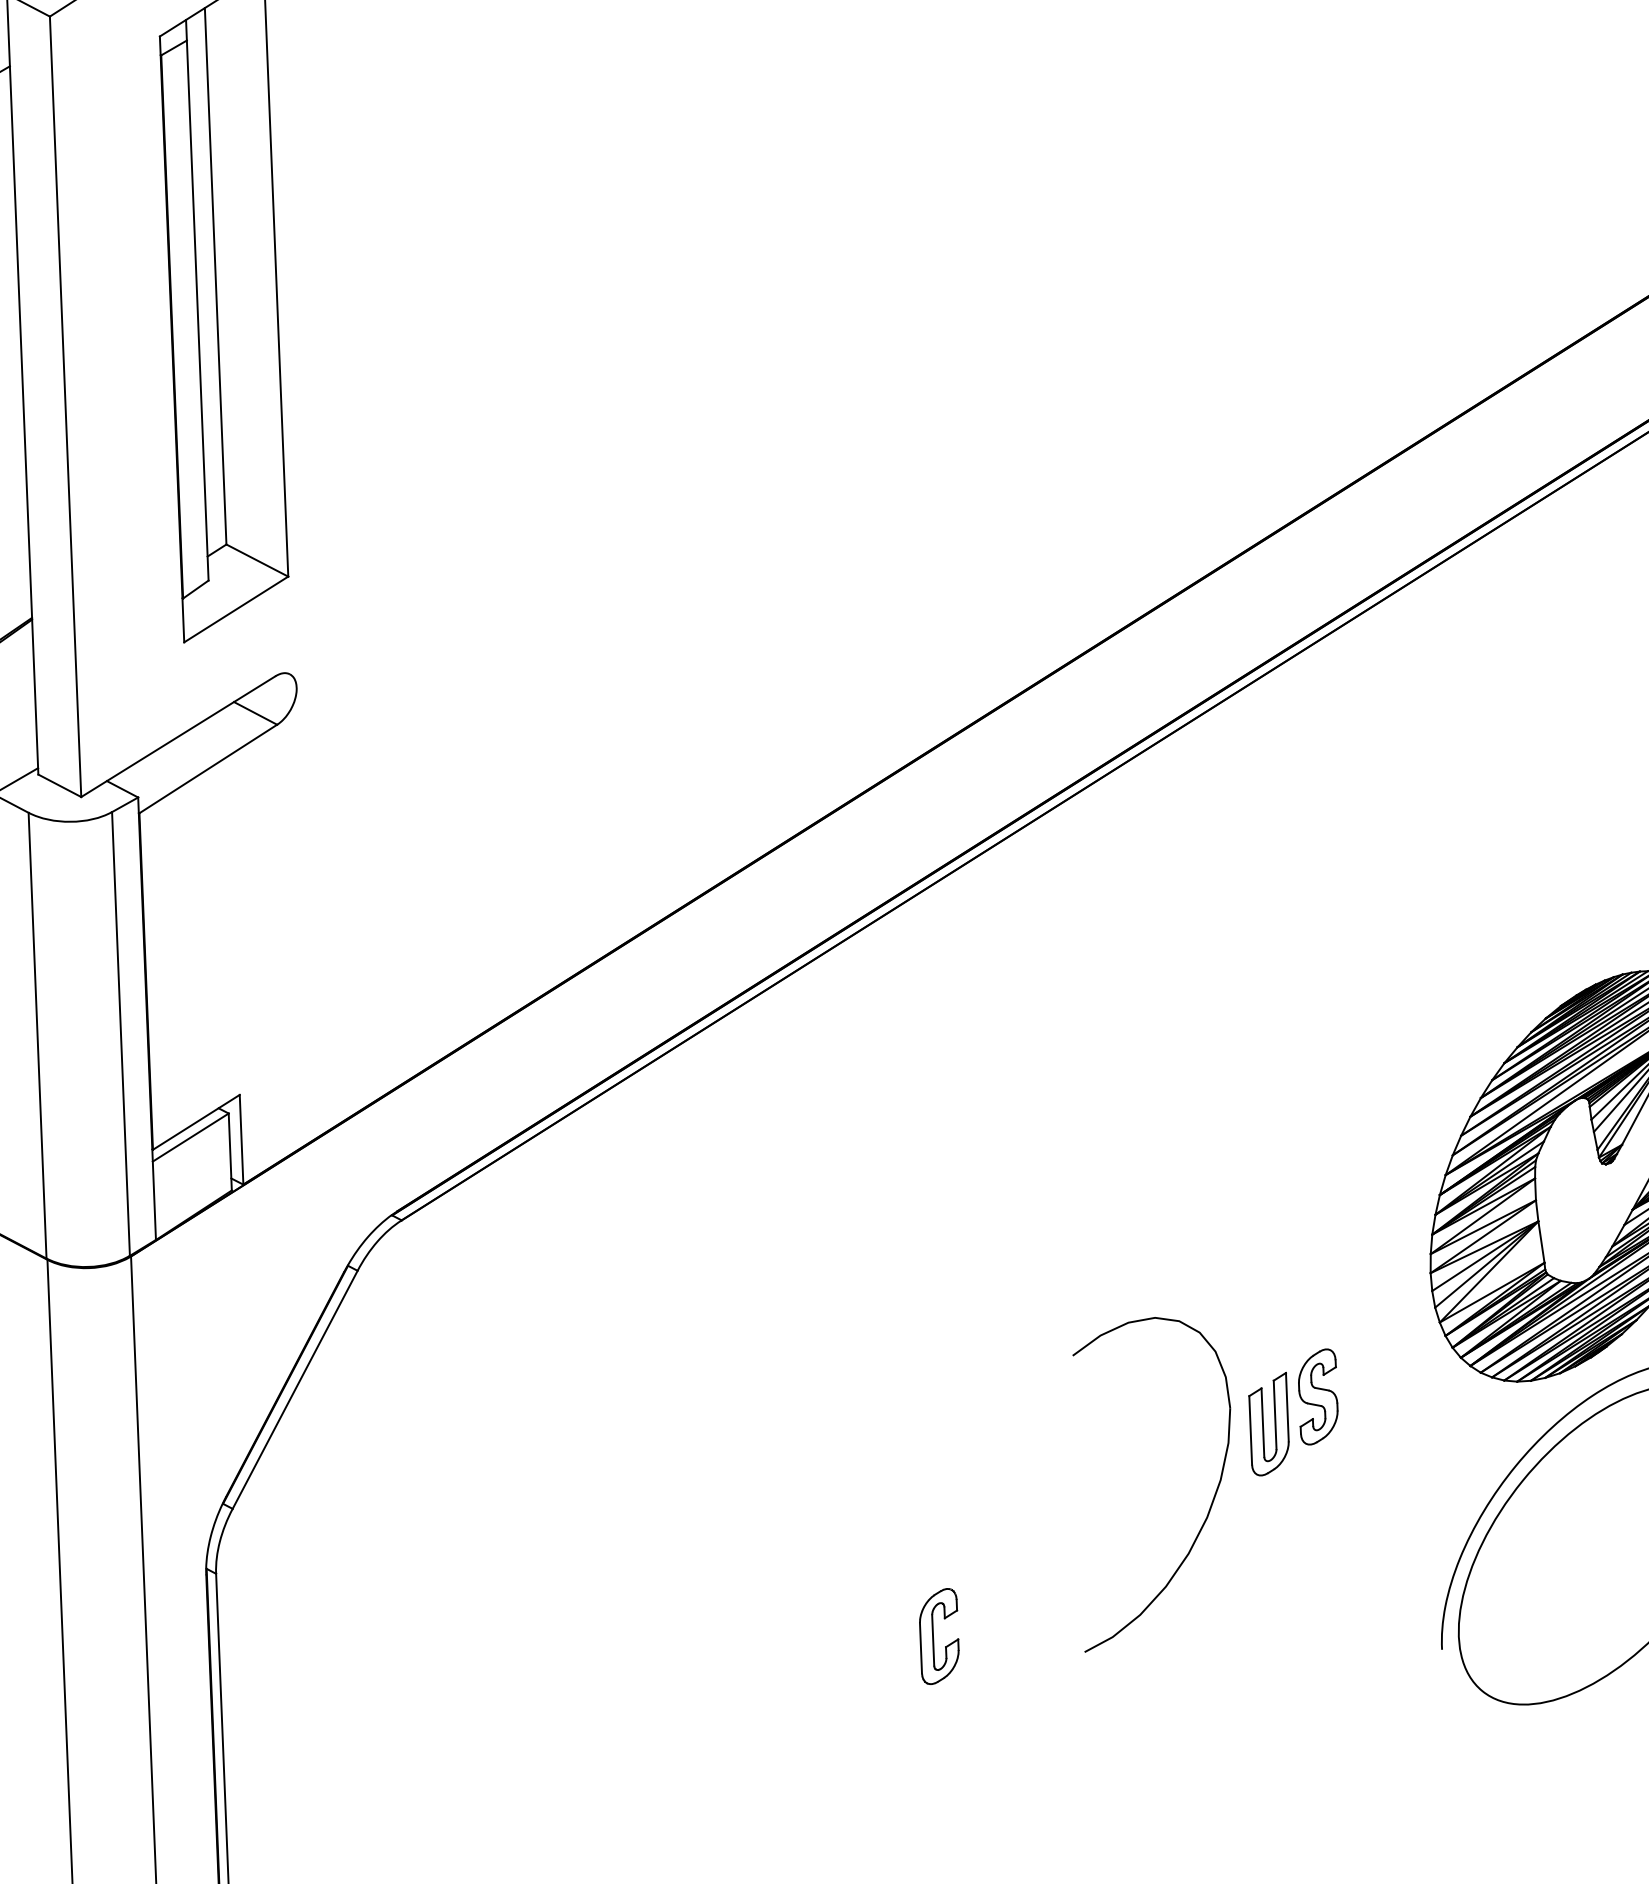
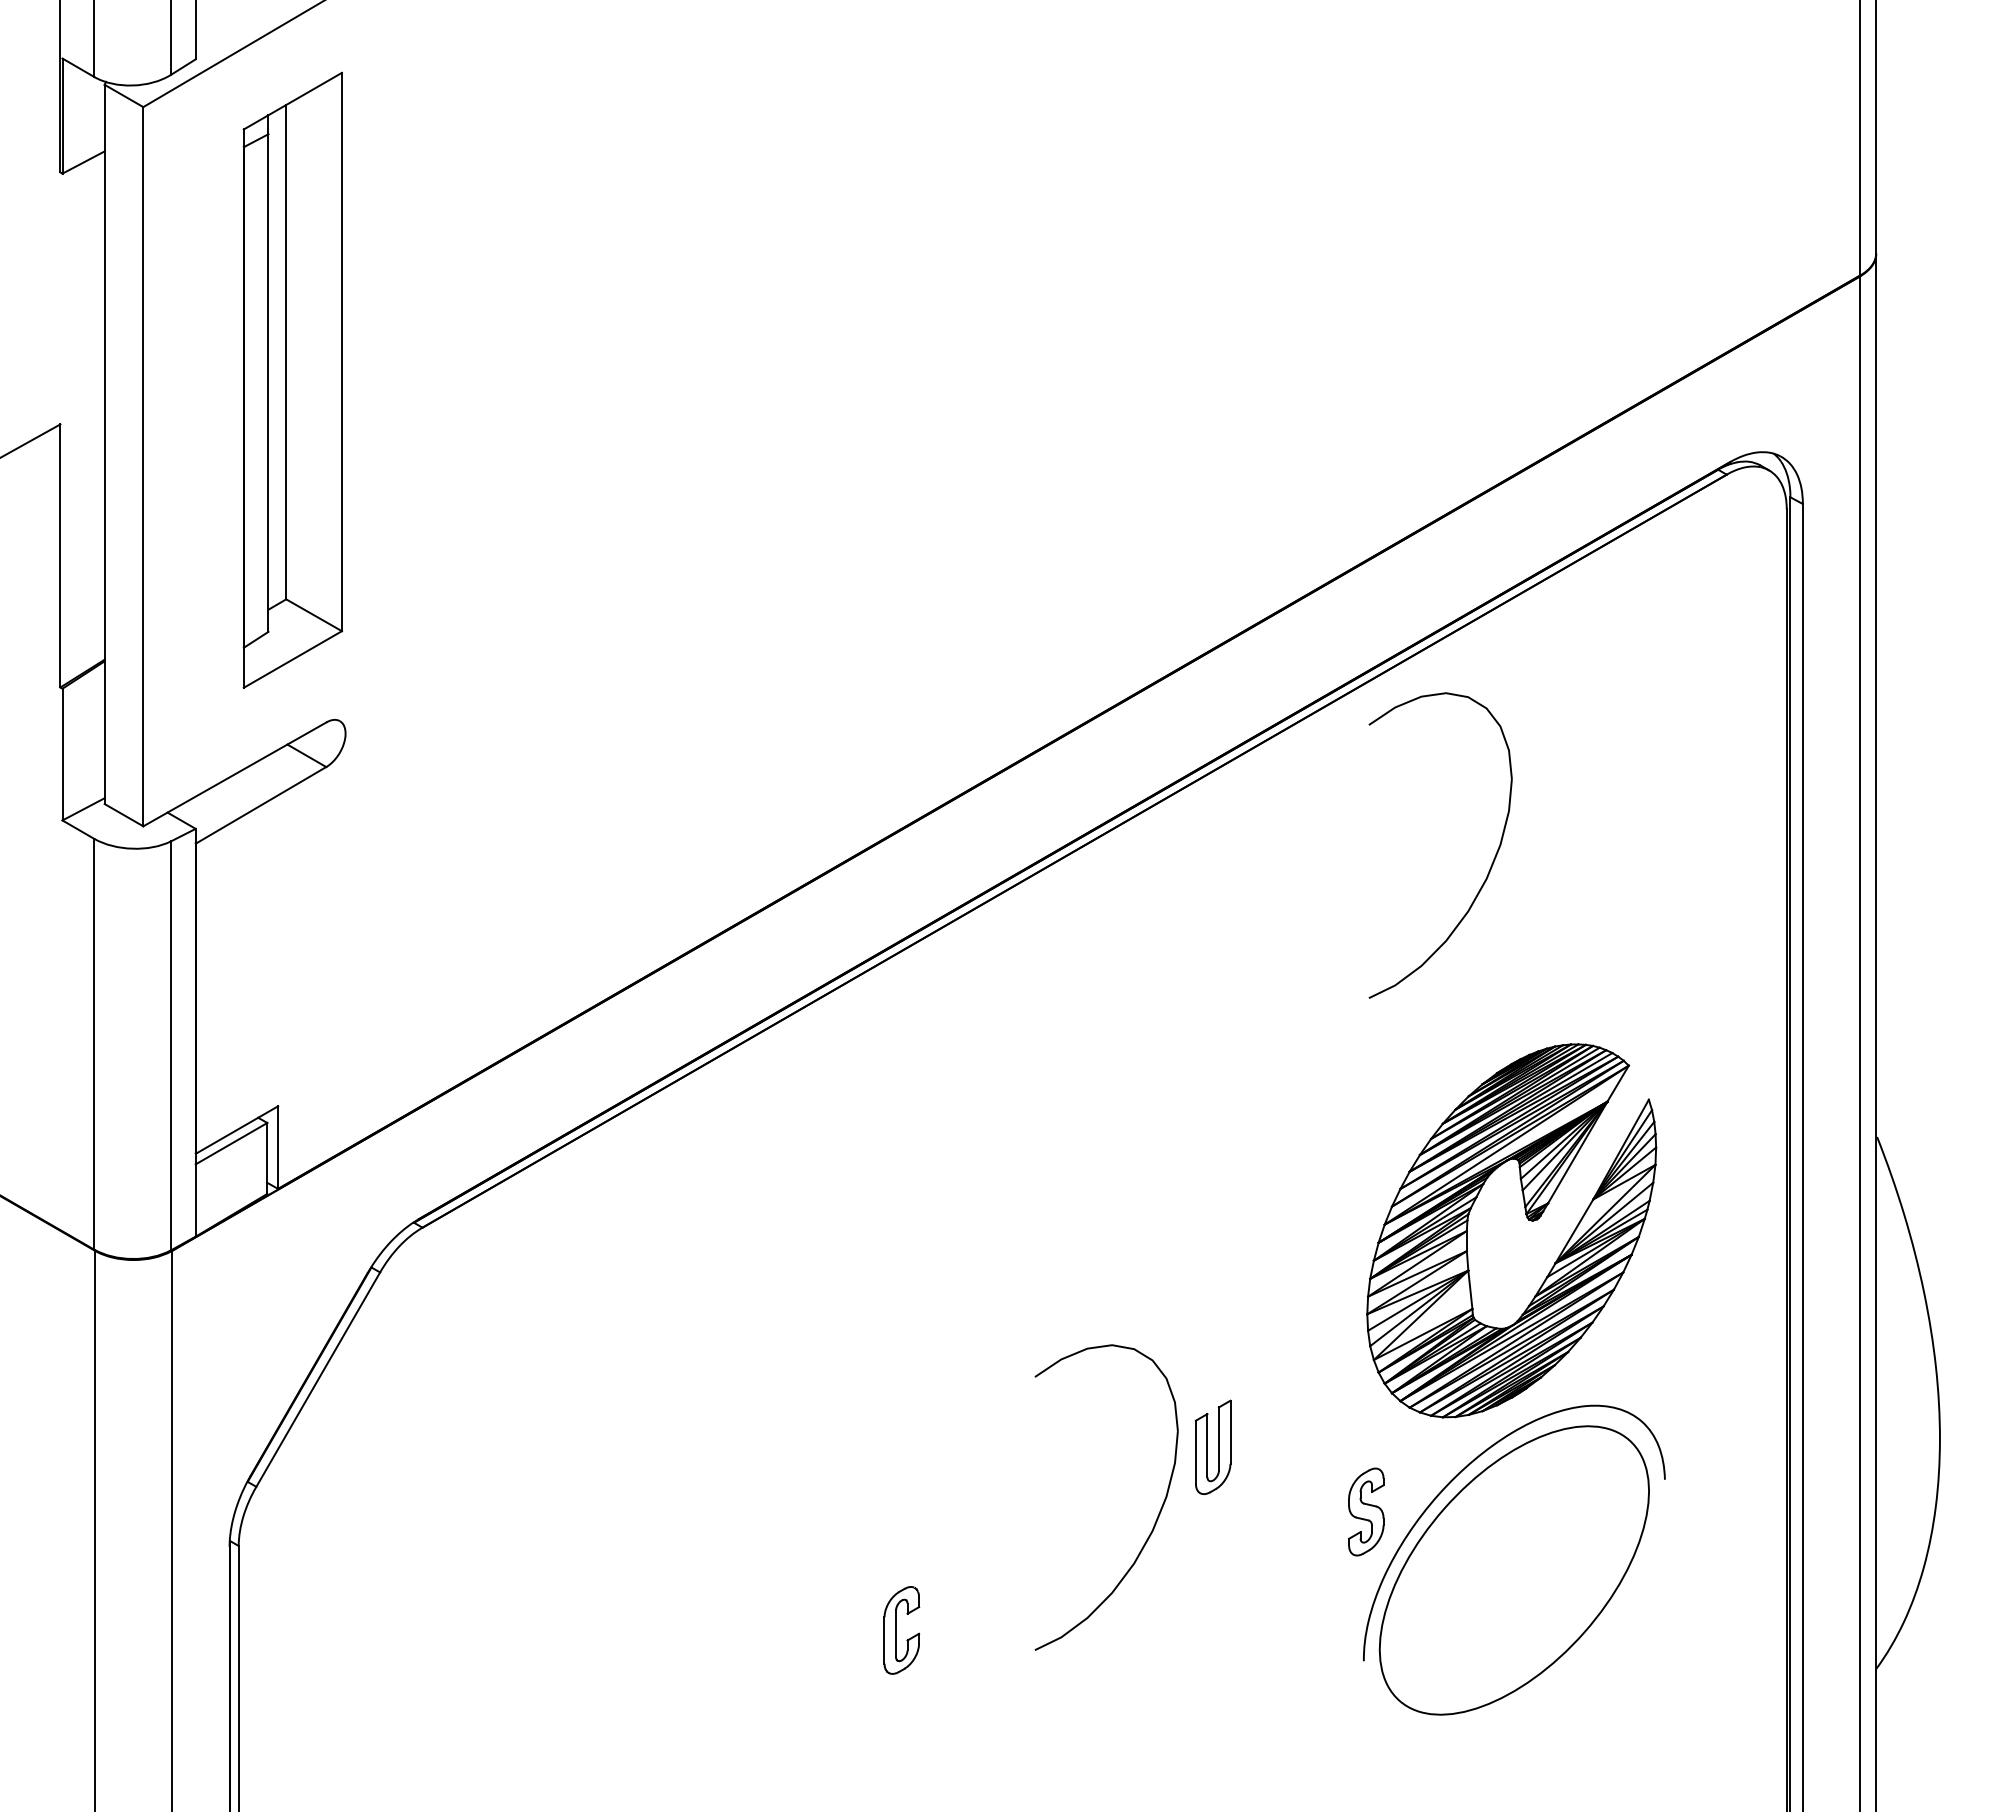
part: (1545, 778) -> (1491, 863), added
part: (1318, 1396) -> (1366, 1511), moved

